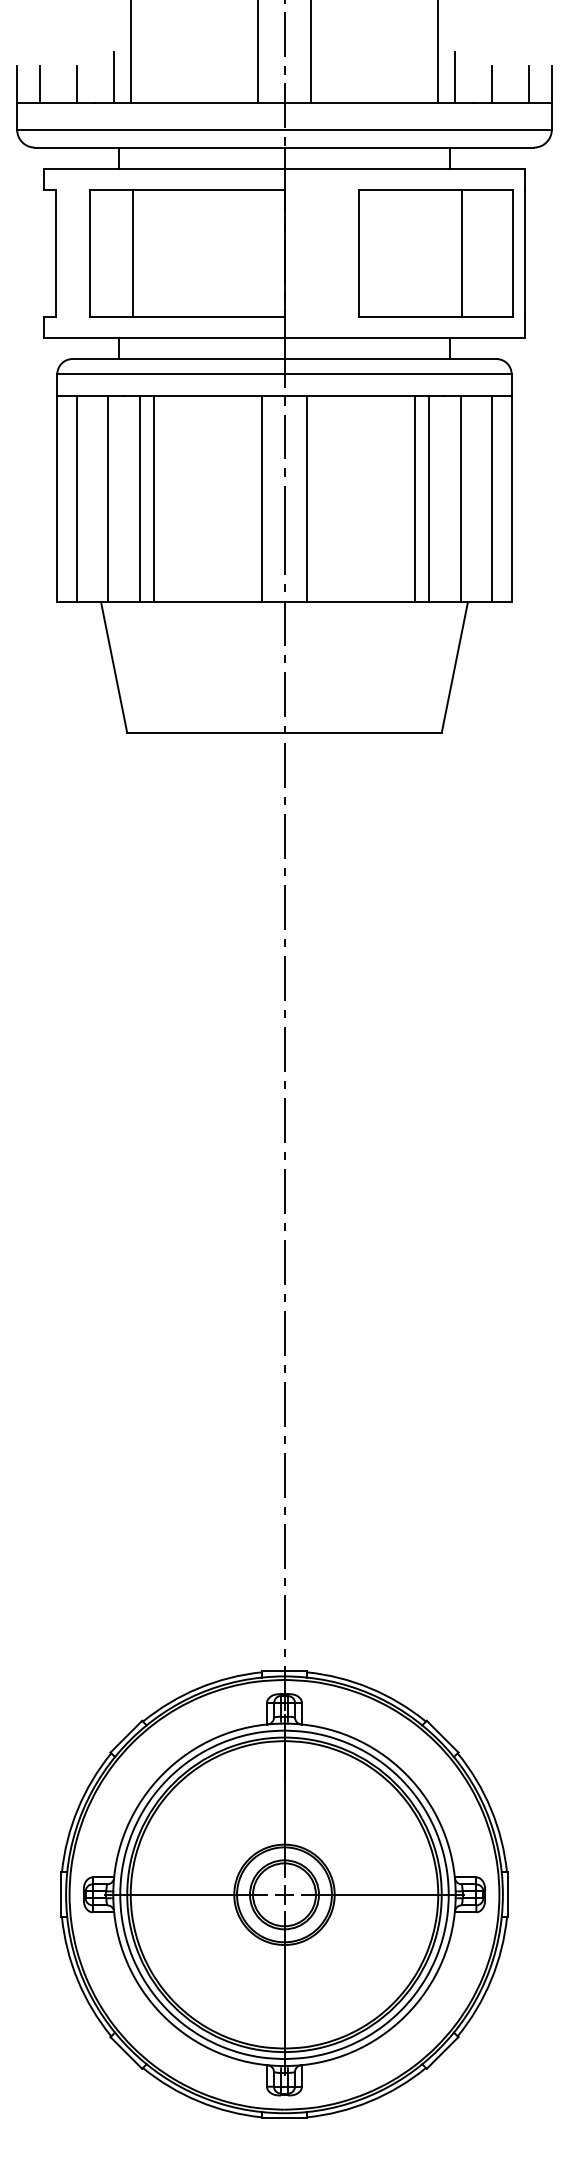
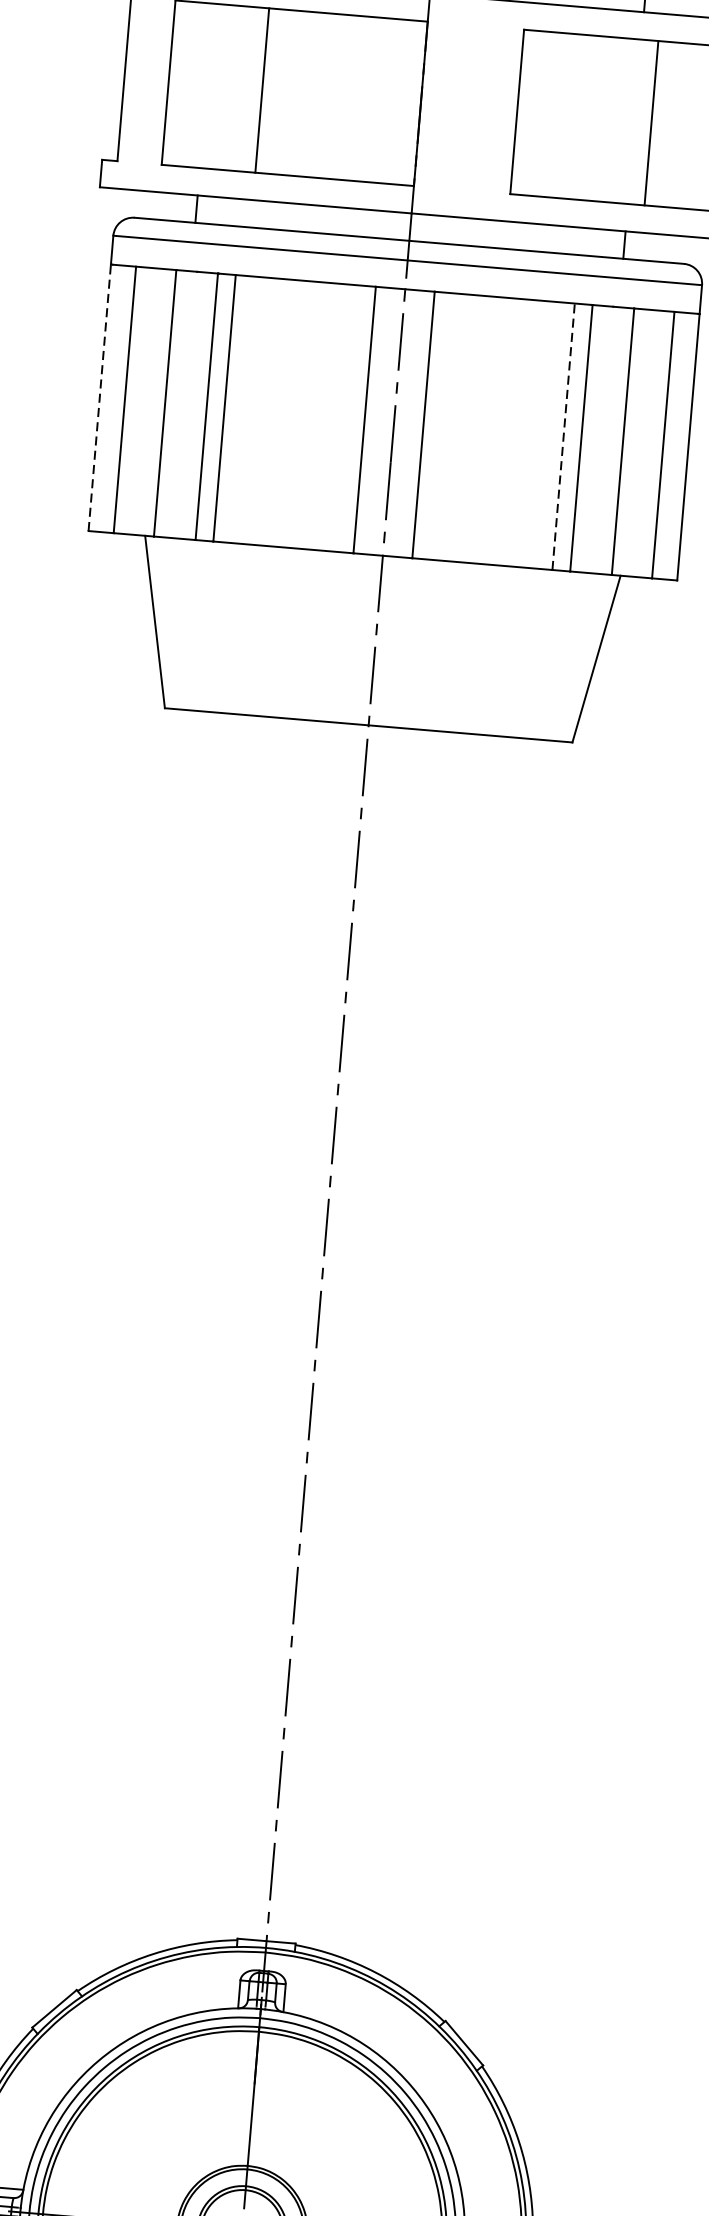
line: (133, 252) -> (262, 89), moved
line: (57, 499) -> (99, 398), solid -> dashed
line: (415, 499) -> (563, 437), solid -> dashed

